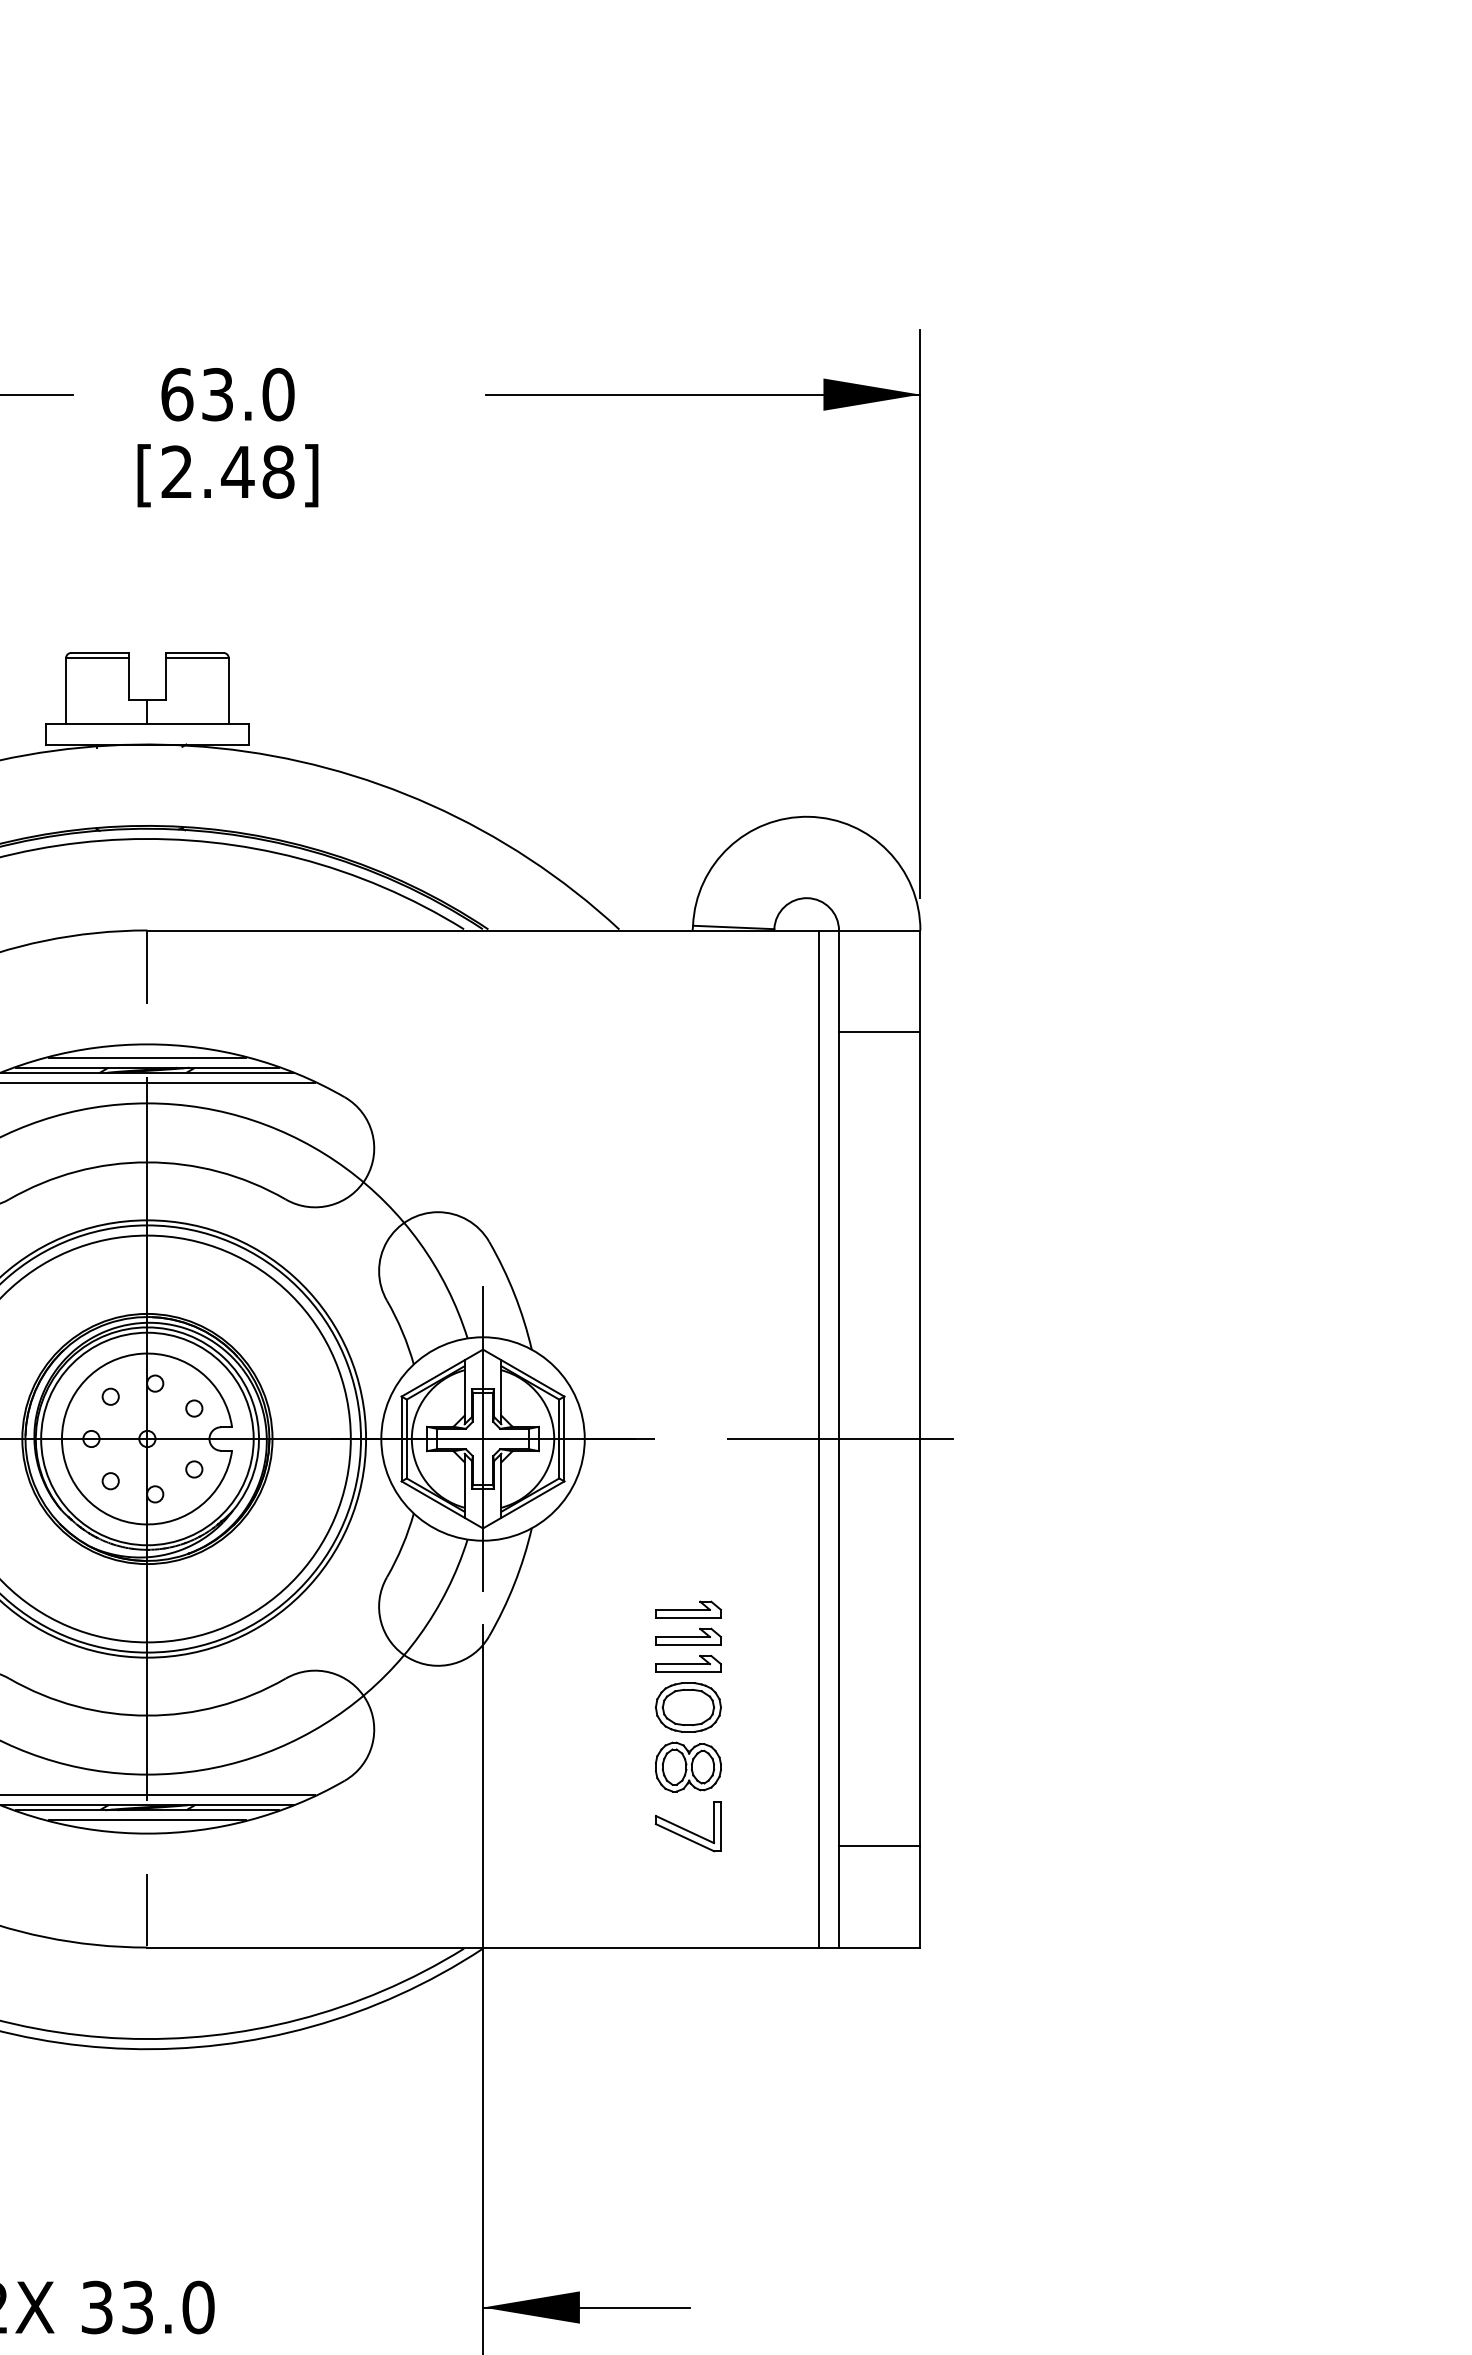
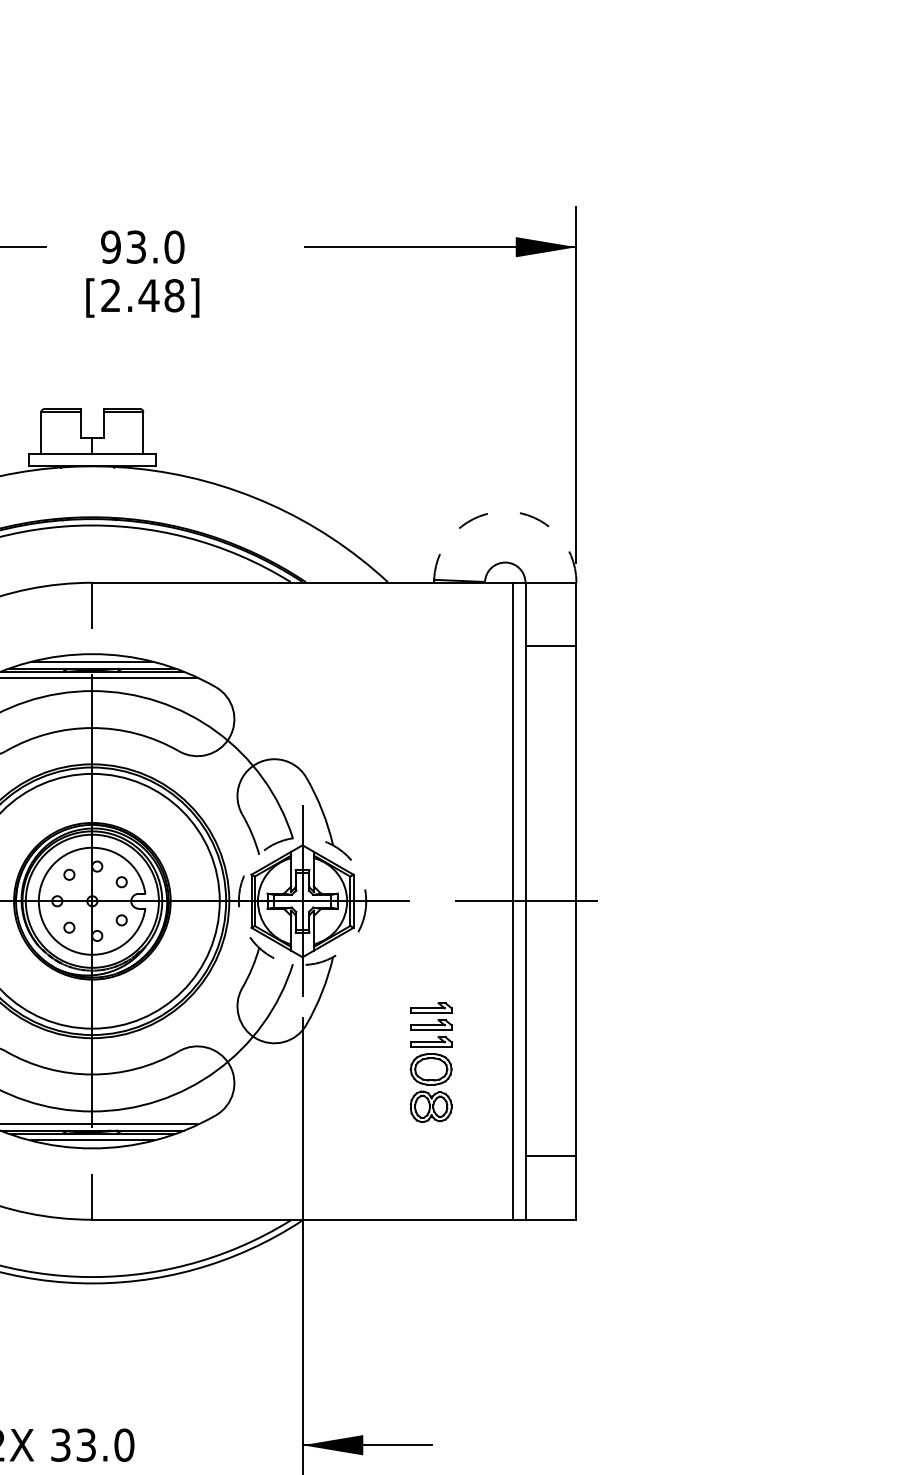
text: (177, 393) -> (111, 246), 63.0 -> 93.0
arc: (808, 816) -> (506, 511), solid -> dashed
circle: (482, 1437) -> (302, 900), solid -> dashed
part: (687, 1827) -> (430, 1144), removed

